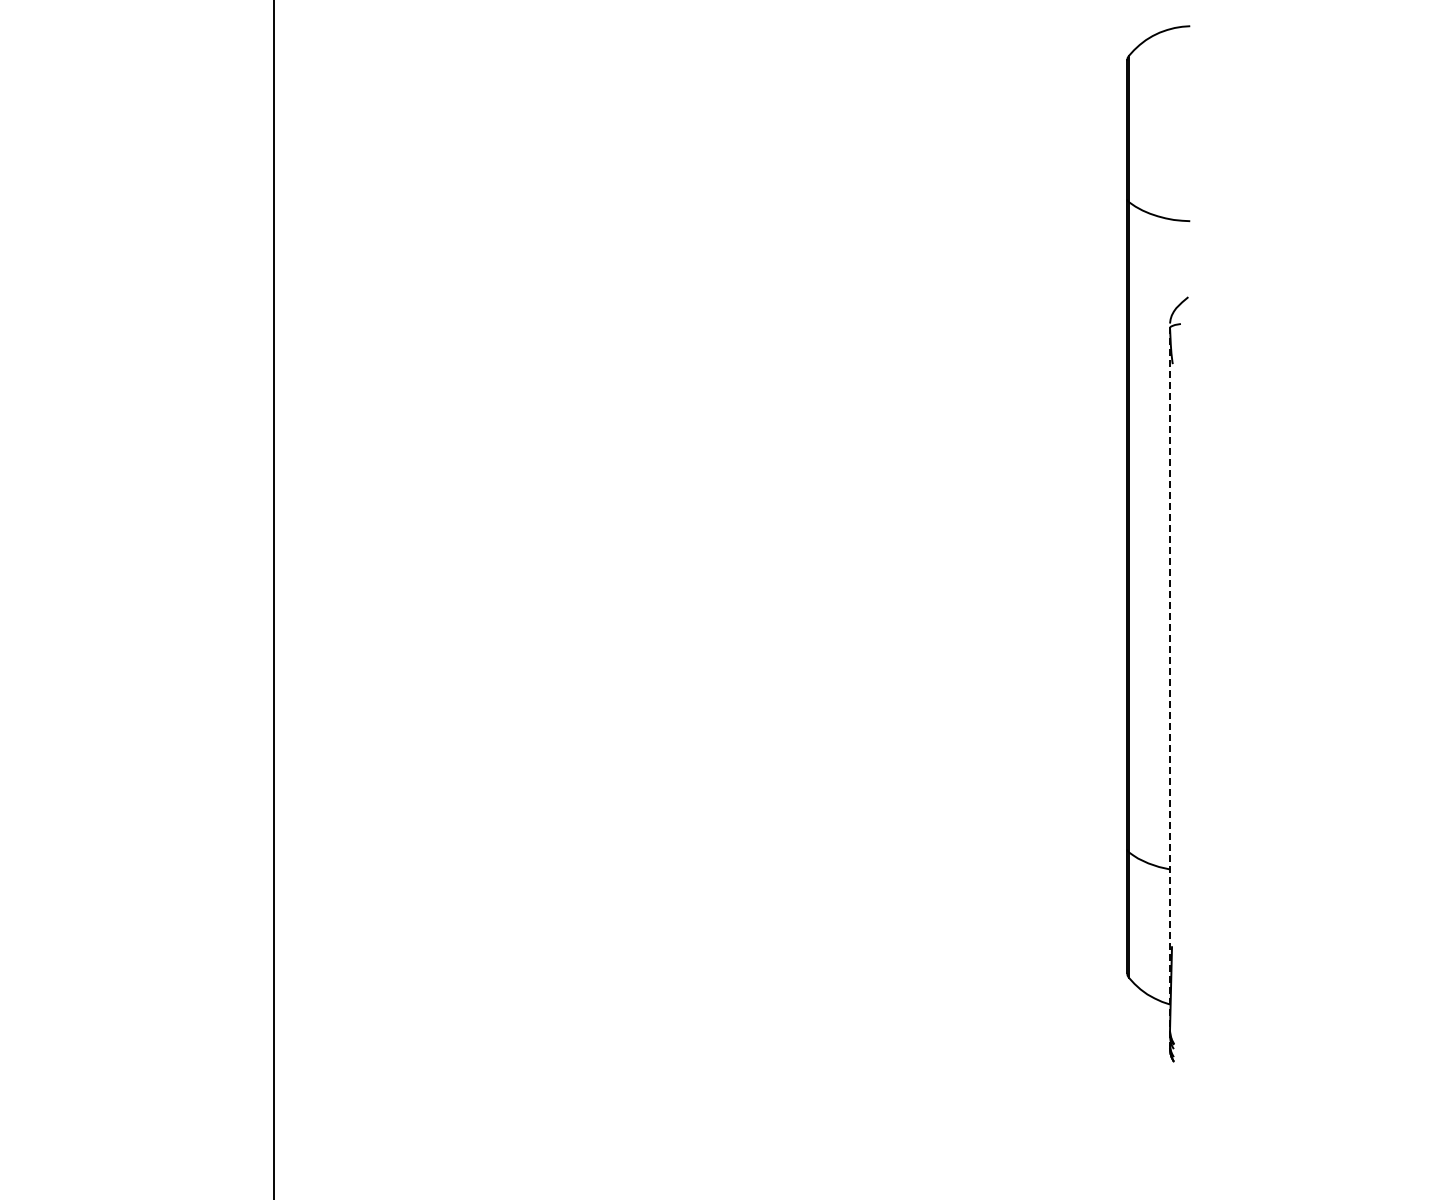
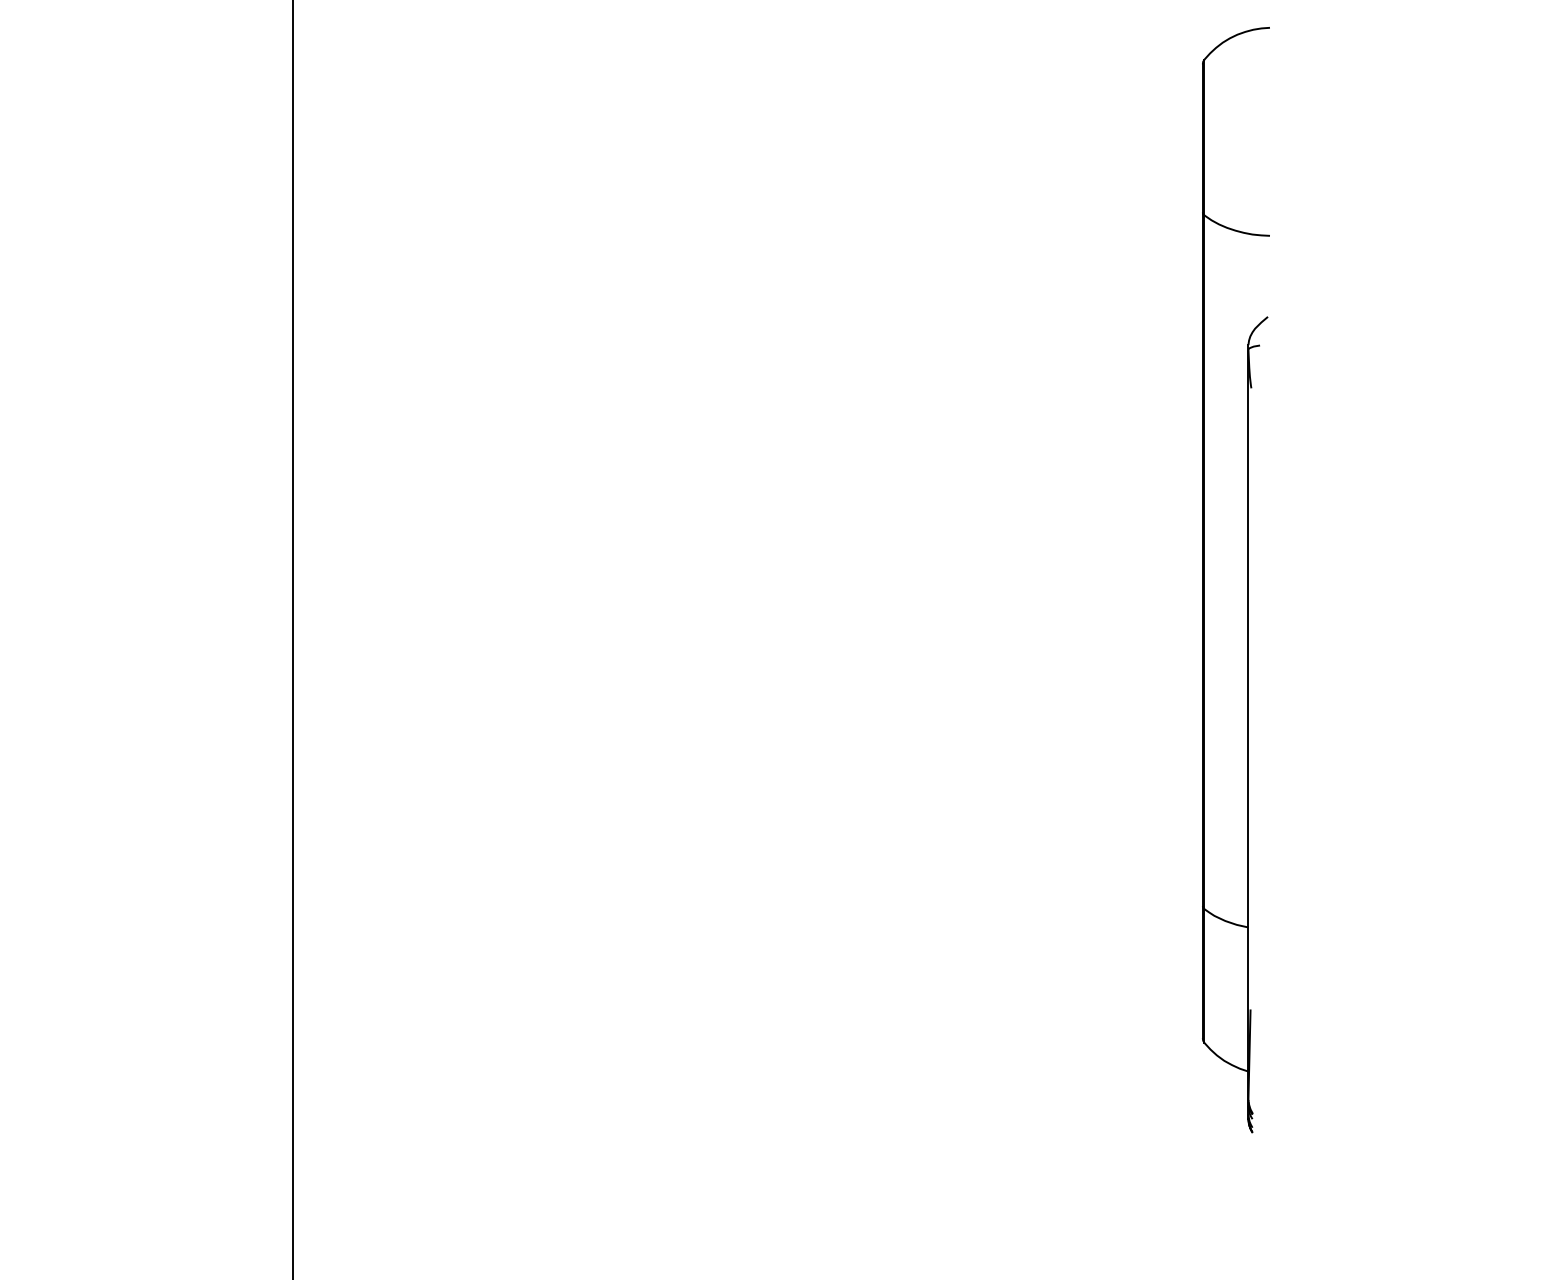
line: (1170, 686) -> (1248, 732), dashed -> solid

